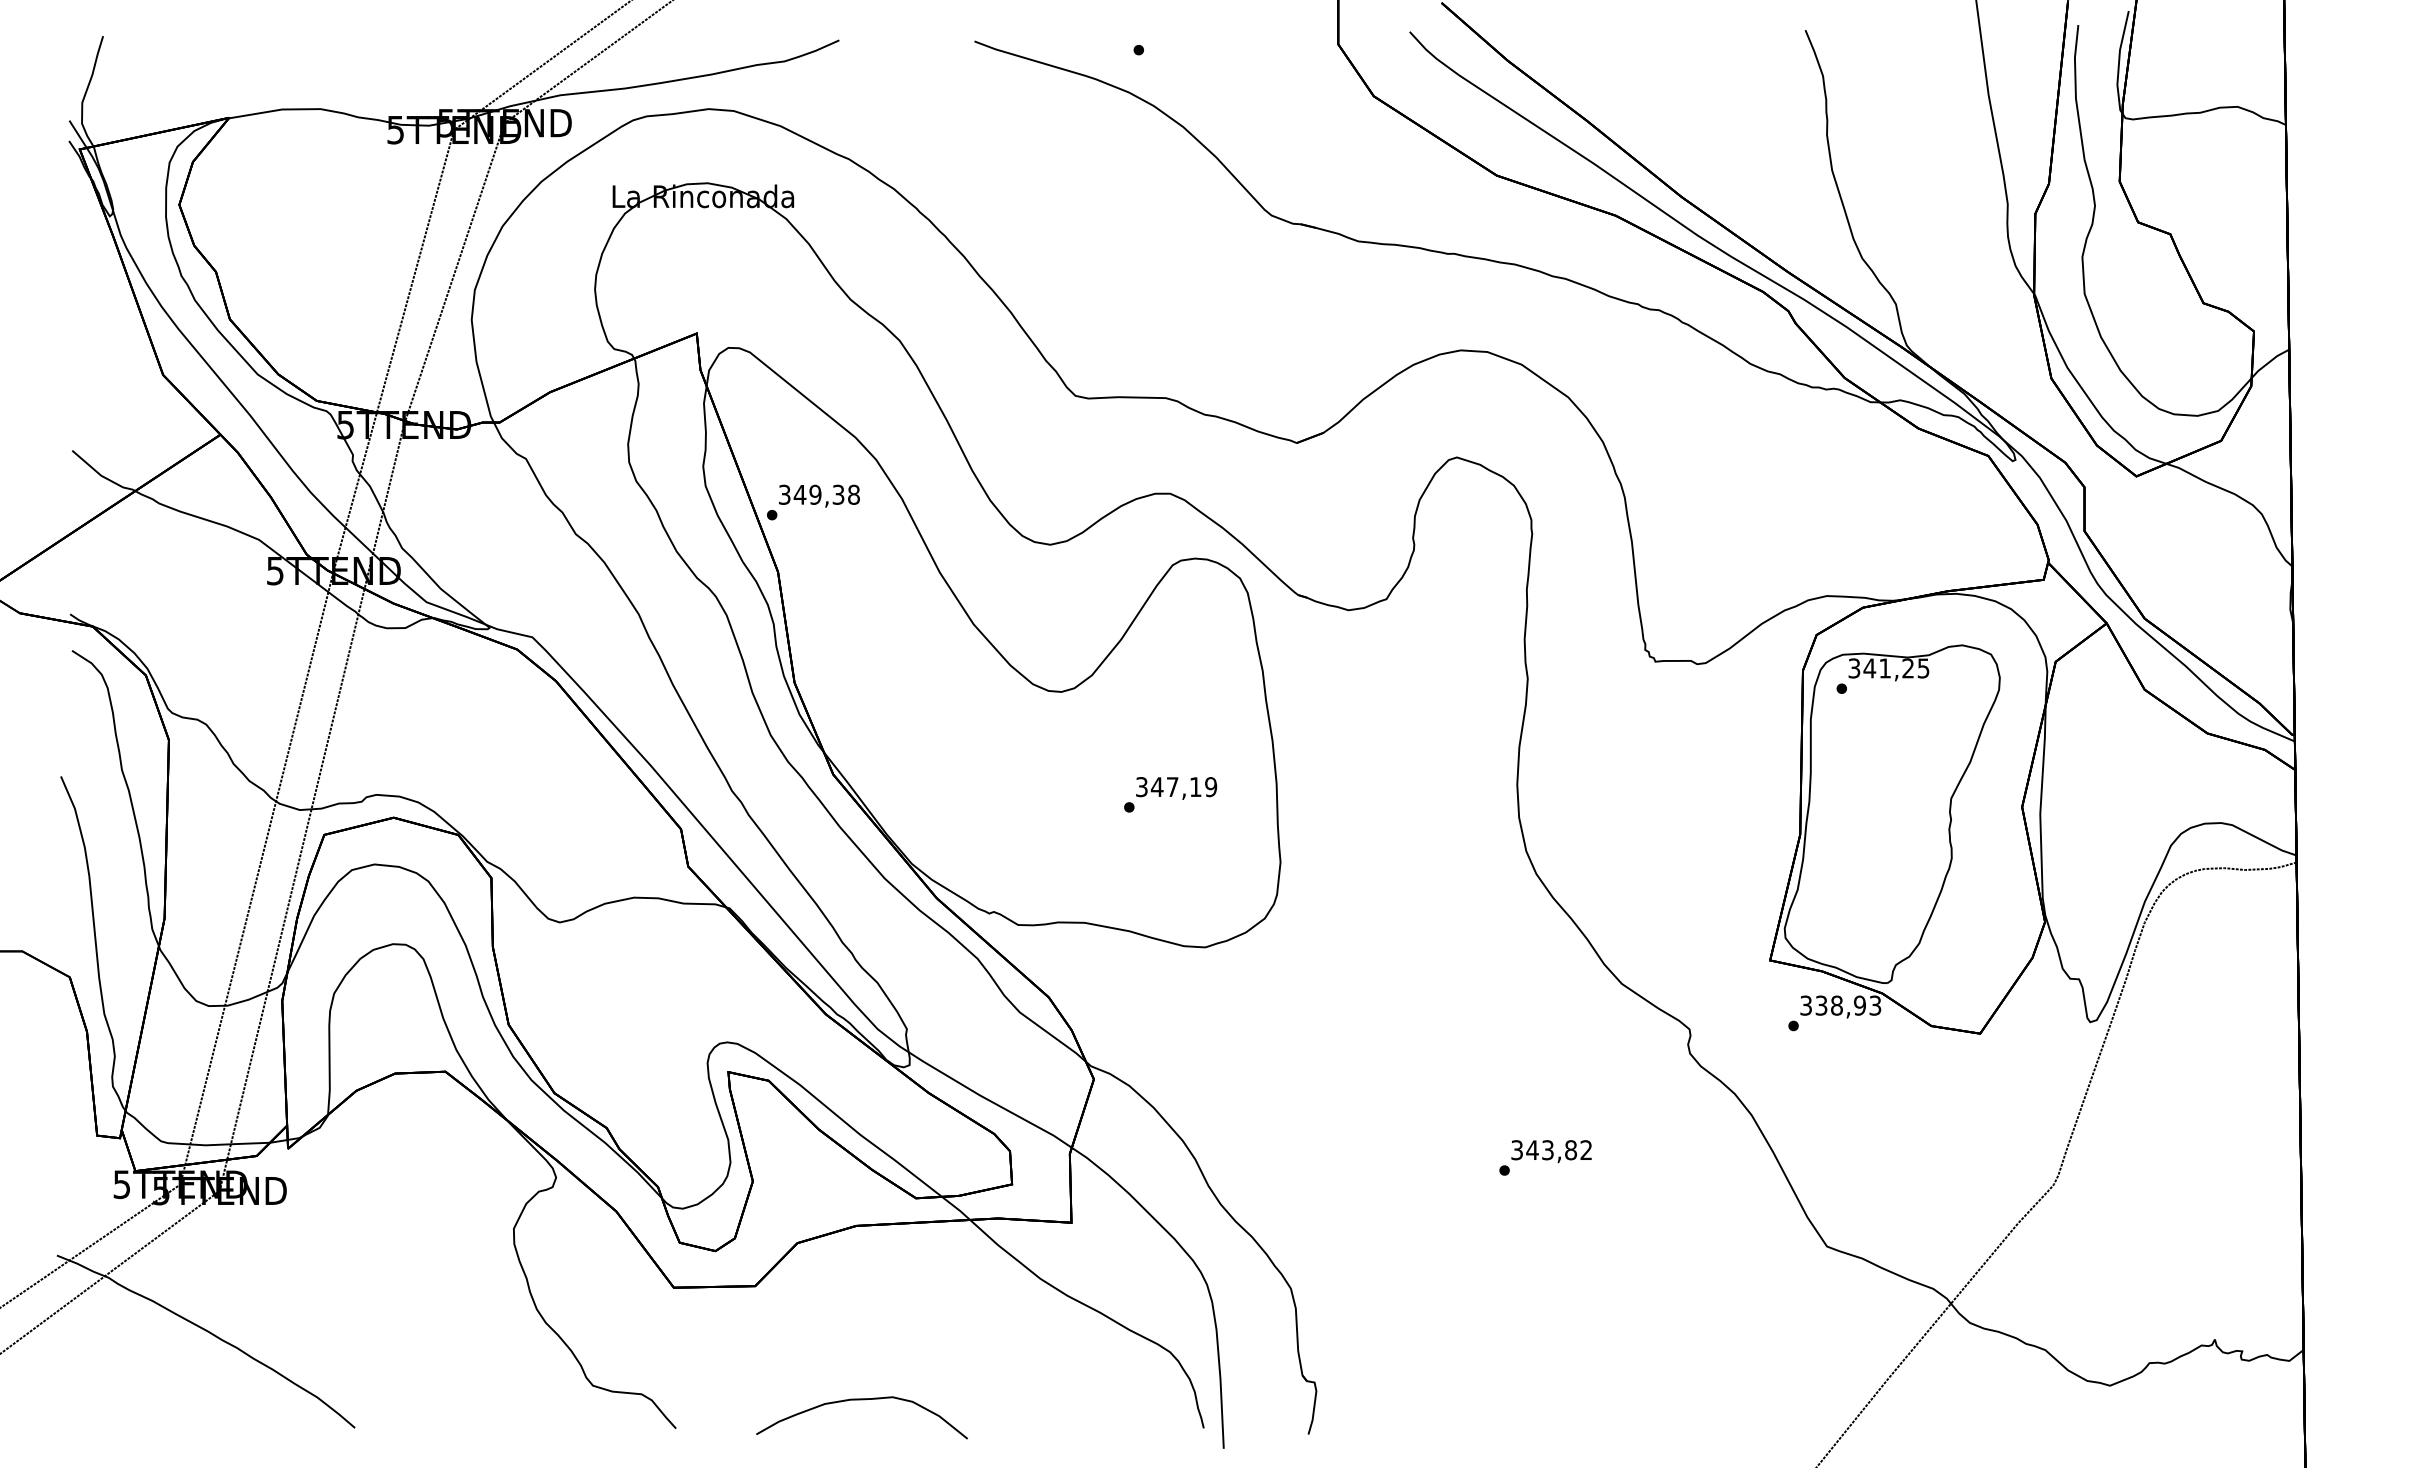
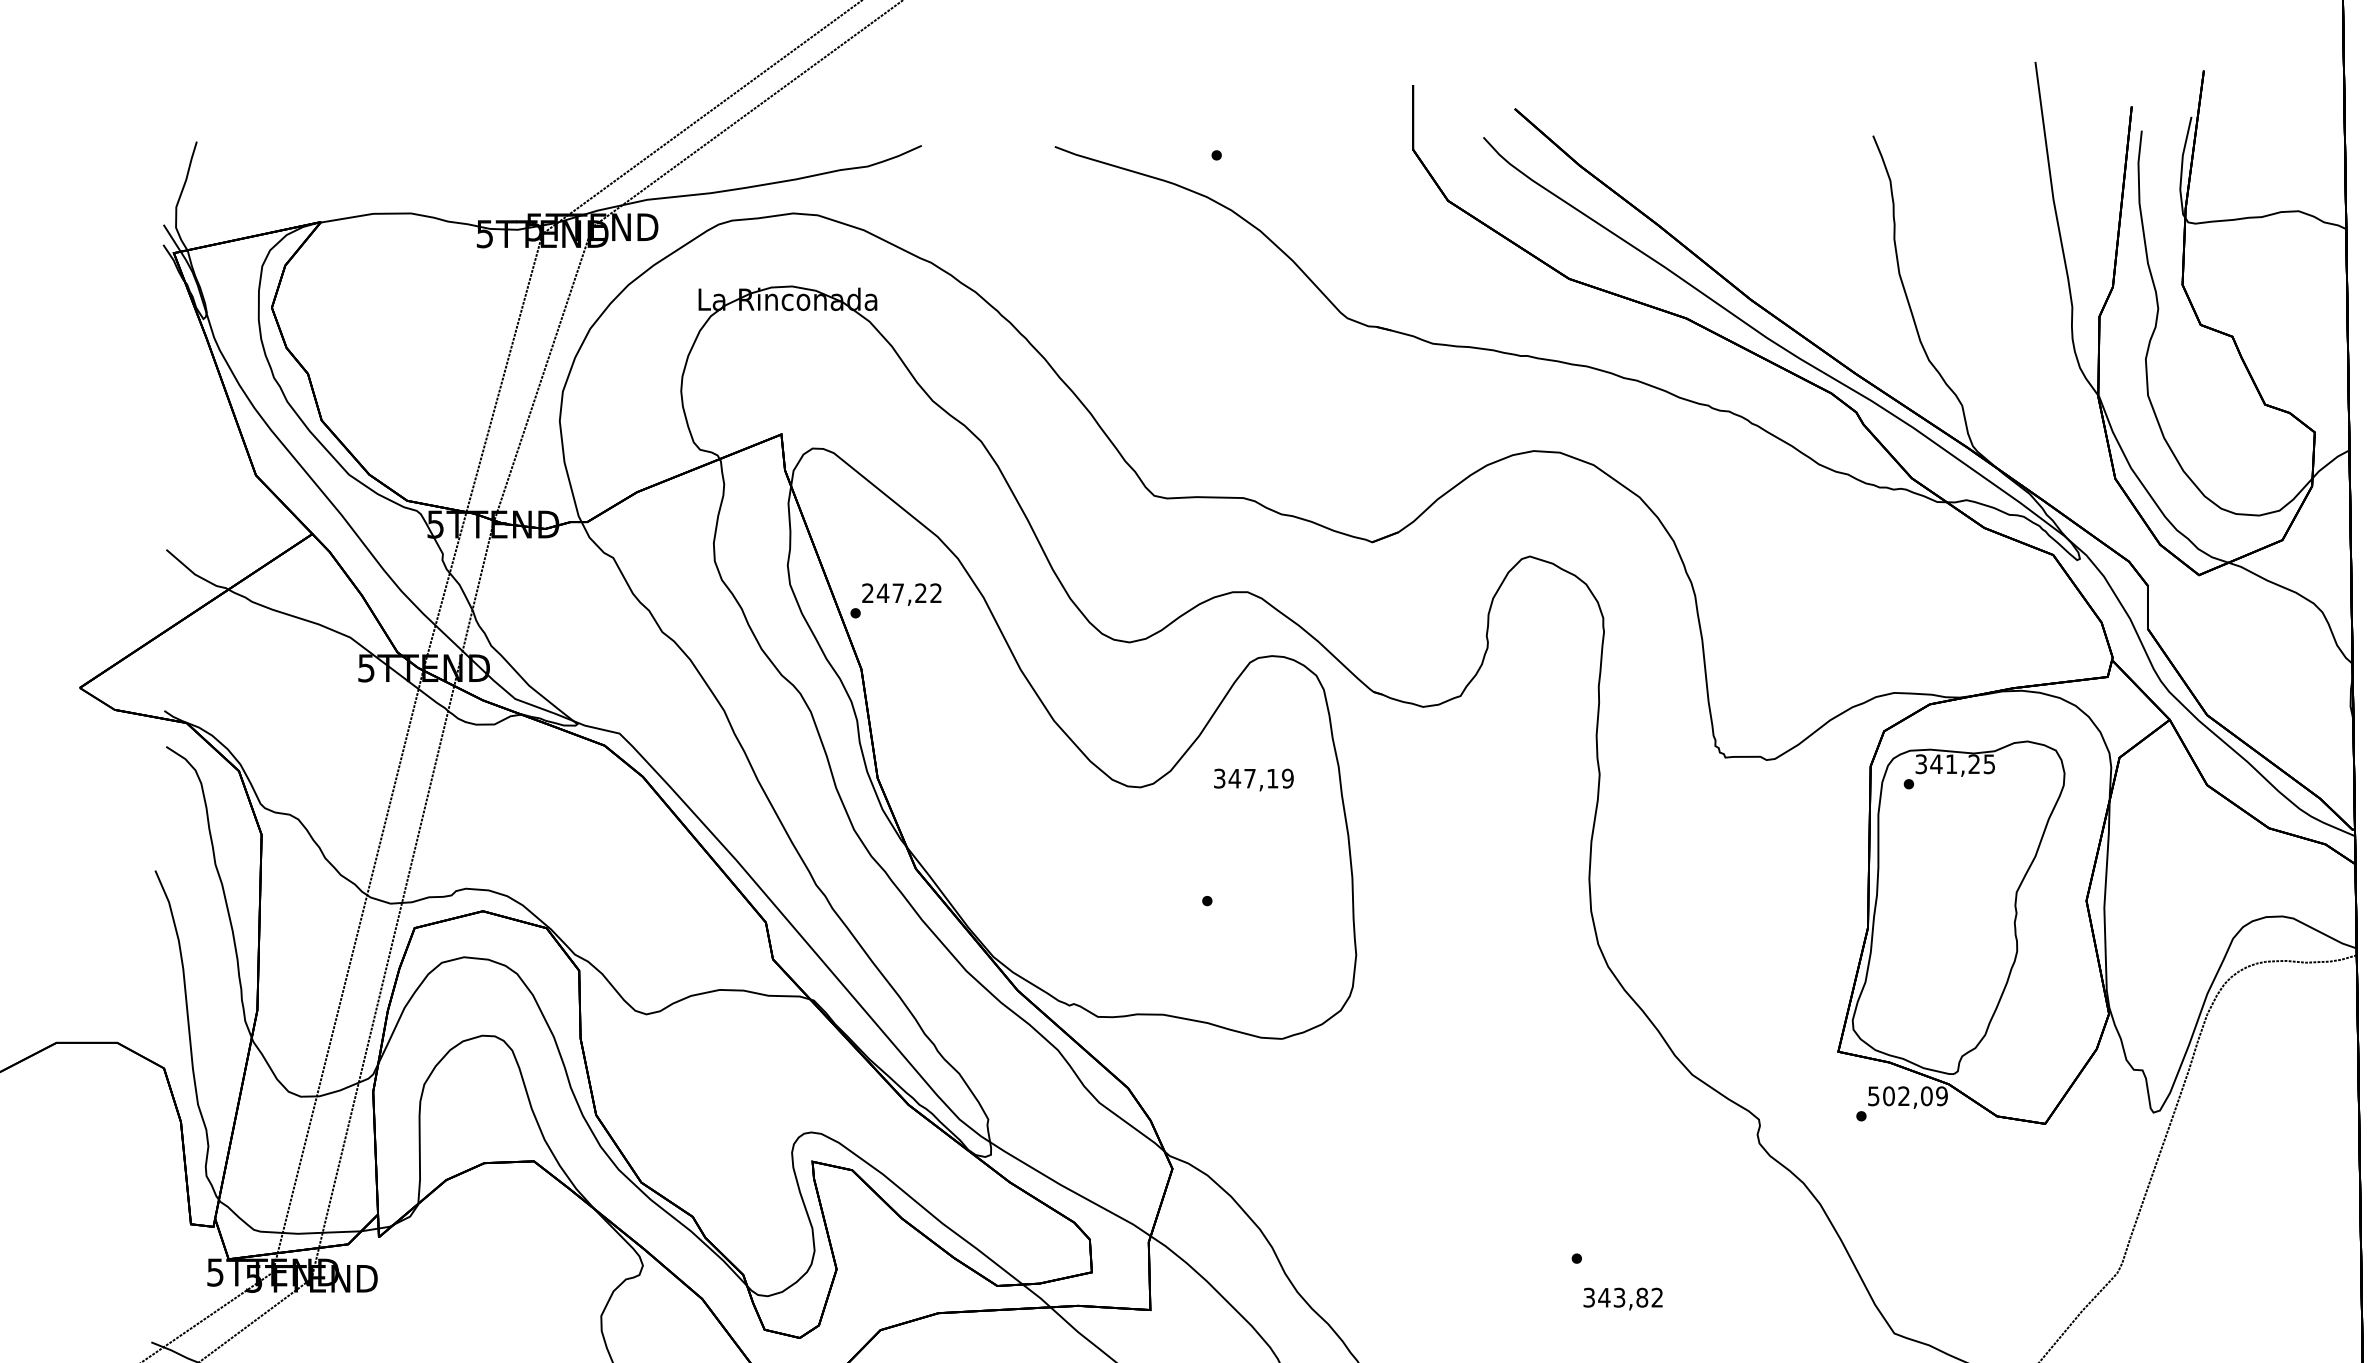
text: (819, 494) -> (902, 592), 349,38 -> 247,22
text: (1176, 788) -> (1253, 780), moved
text: (1841, 1005) -> (1908, 1096), 338,93 -> 502,09
text: (1551, 1151) -> (1623, 1298), moved

